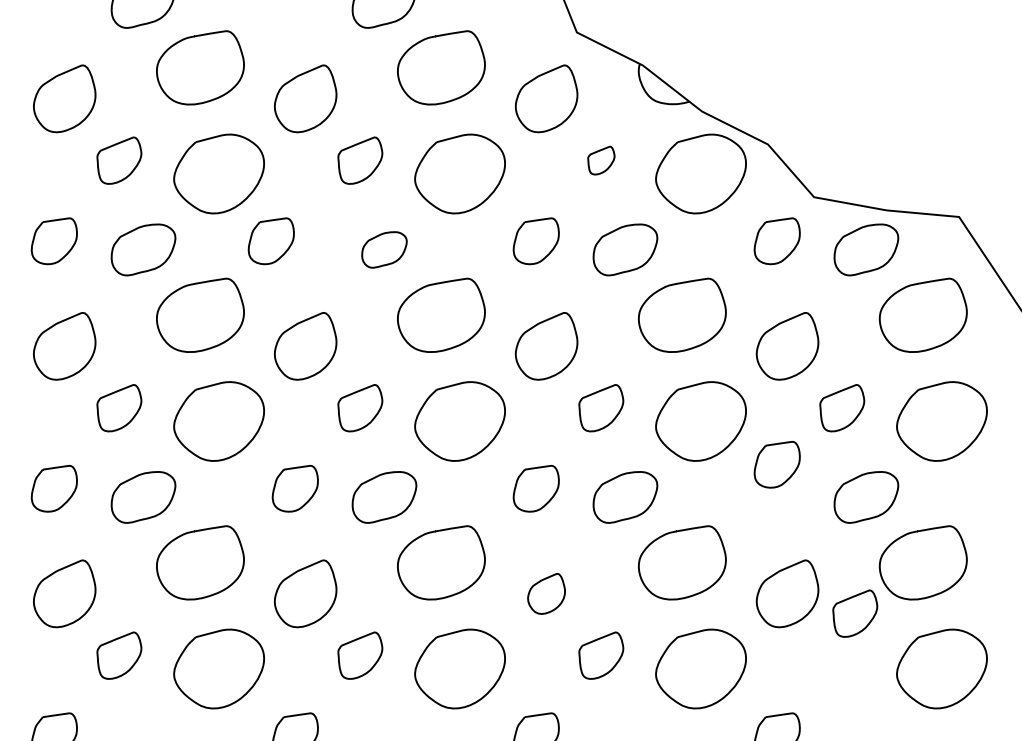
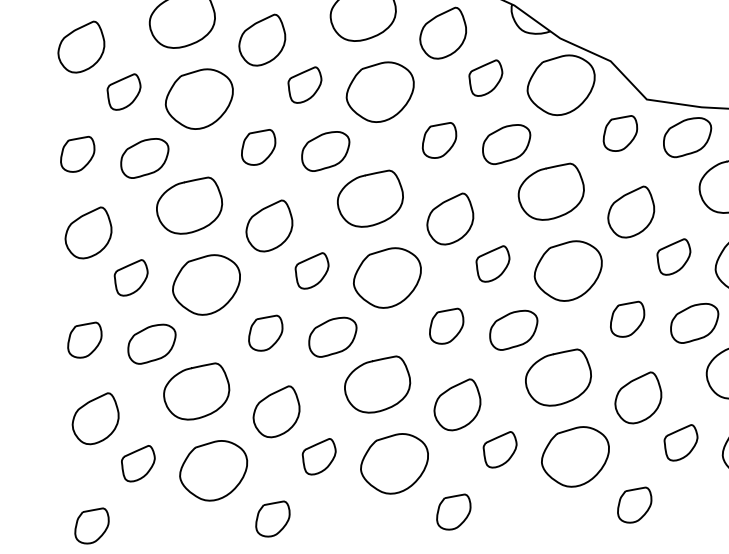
part: (601, 160) -> (486, 78), size x1.67
part: (270, 241) -> (258, 147), moved
part: (384, 249) -> (325, 151), size x1.43
part: (776, 464) -> (626, 319), moved
part: (546, 593) -> (457, 404), size x1.67
part: (855, 613) -> (681, 442), moved

